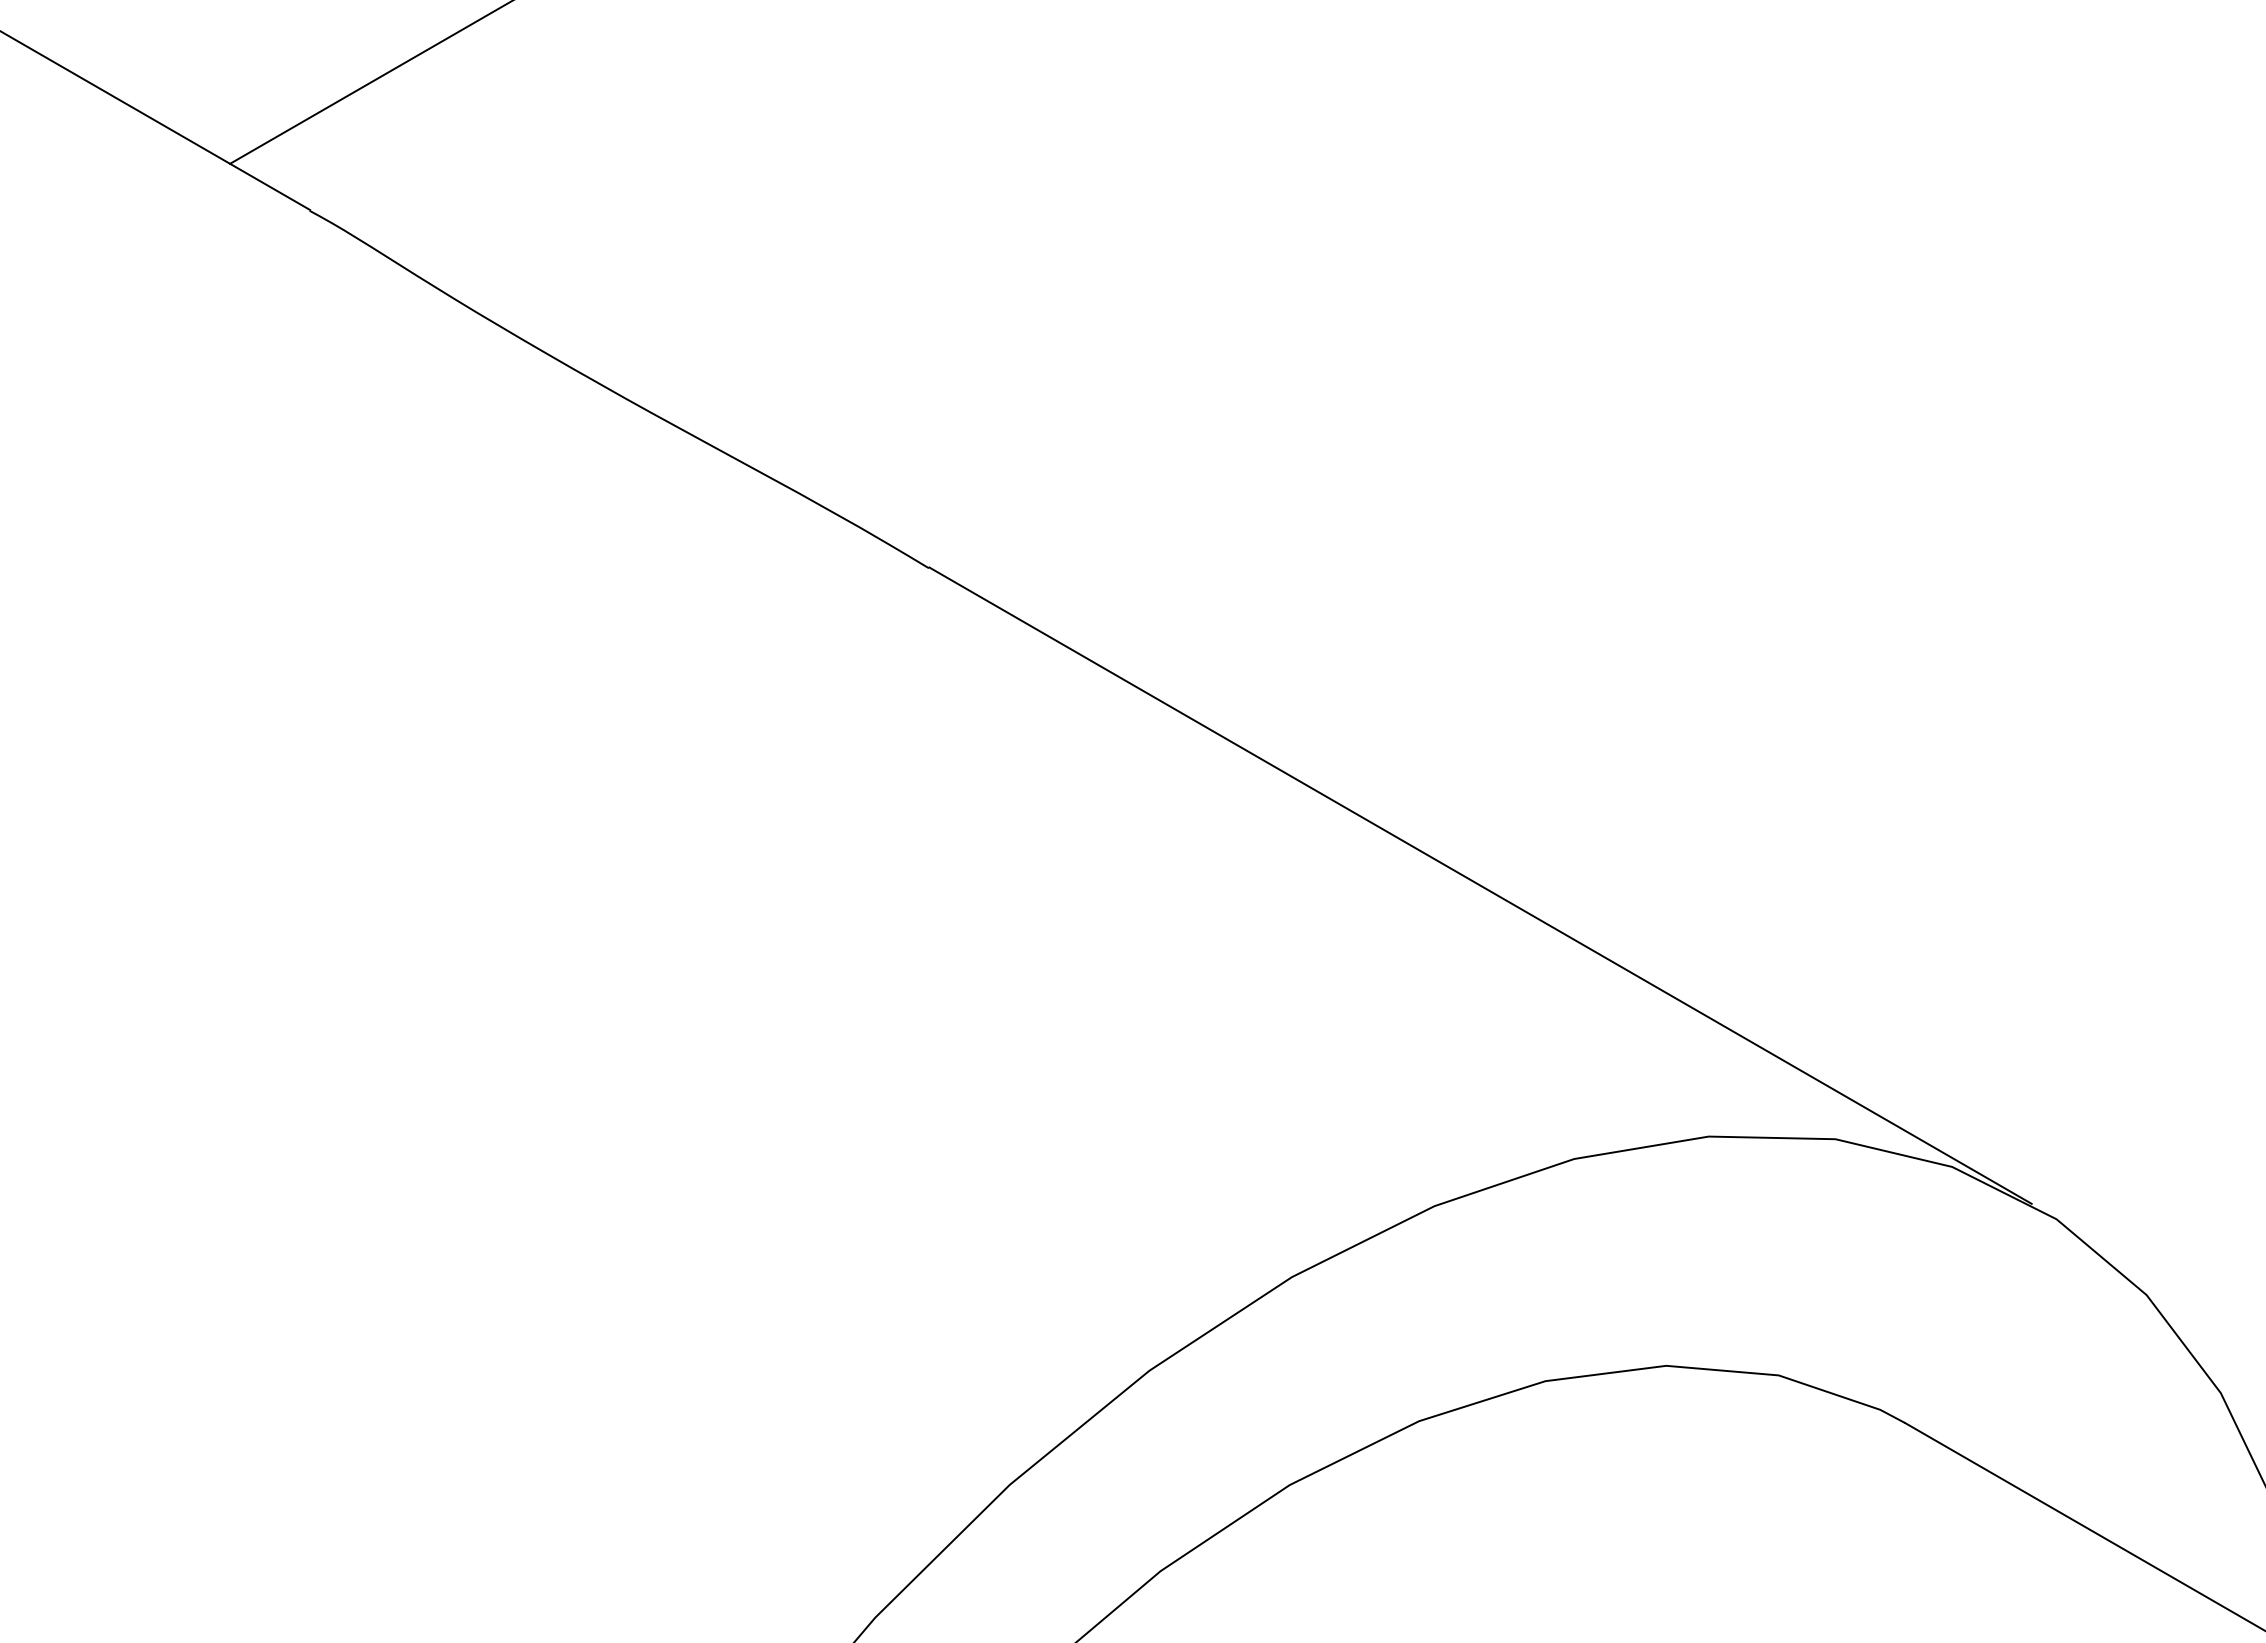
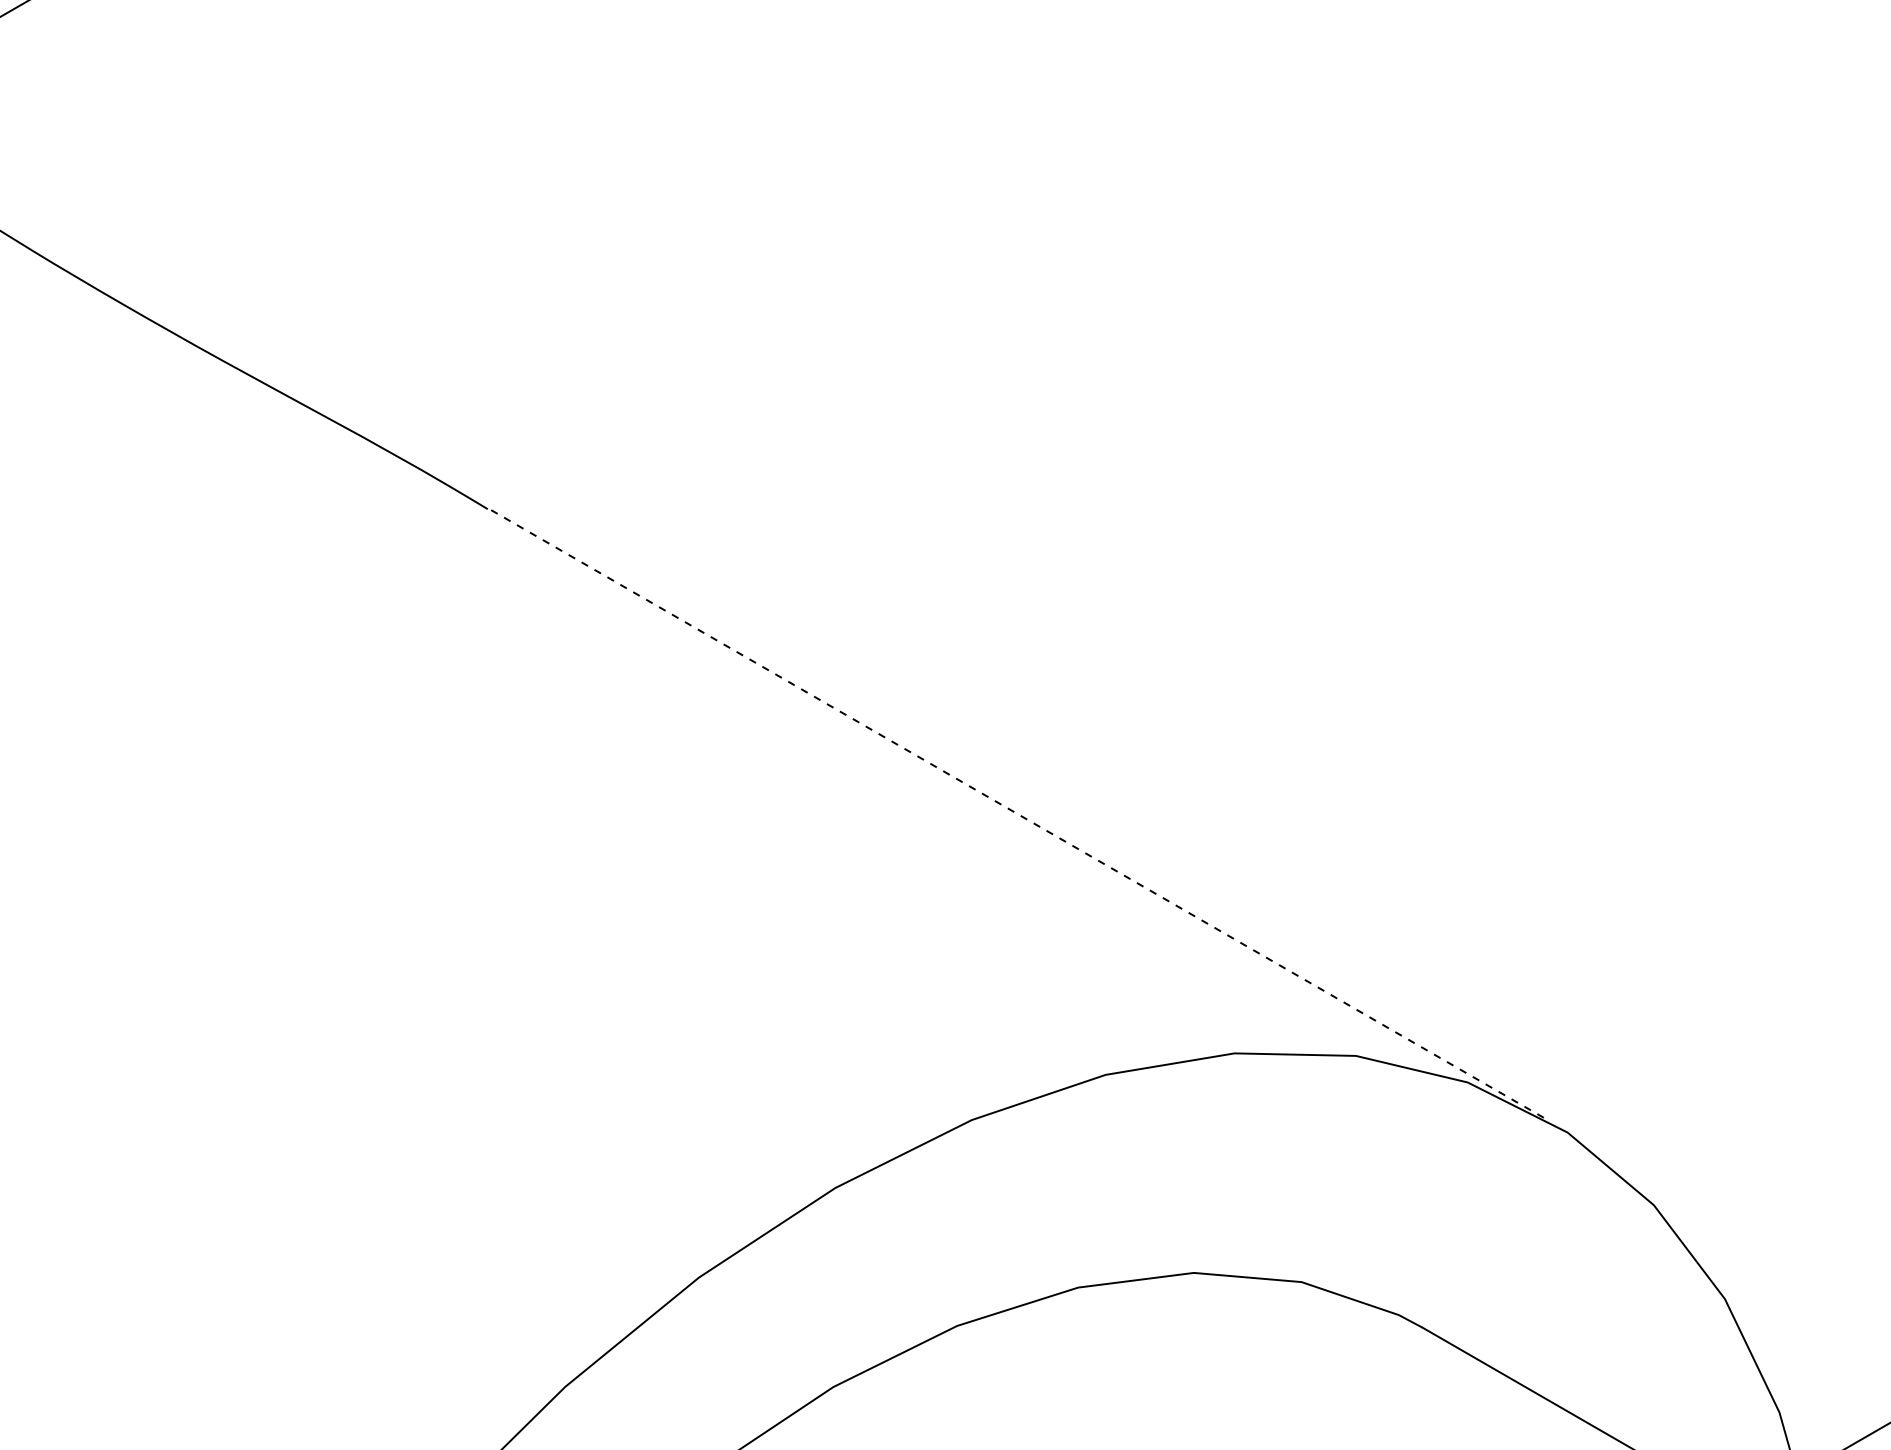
line: (1480, 885) -> (1015, 812), solid -> dashed

